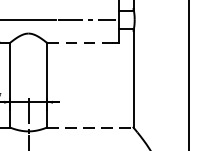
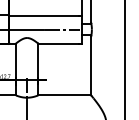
line: (79, 42) -> (58, 43), dashed -> solid
line: (91, 127) -> (65, 95), dashed -> solid

